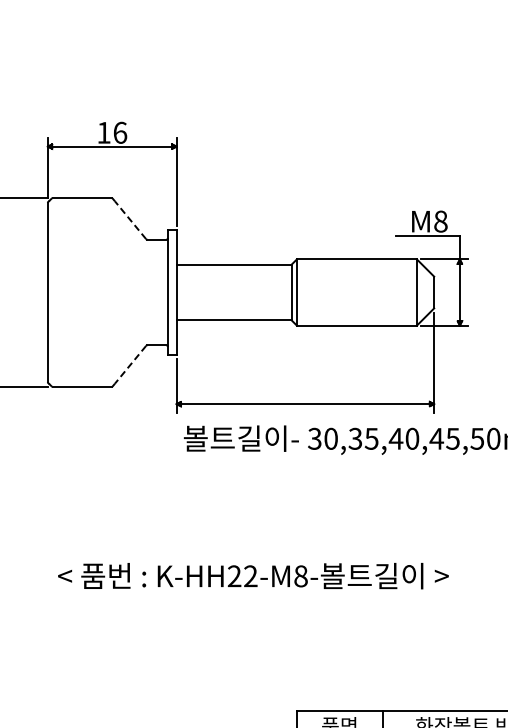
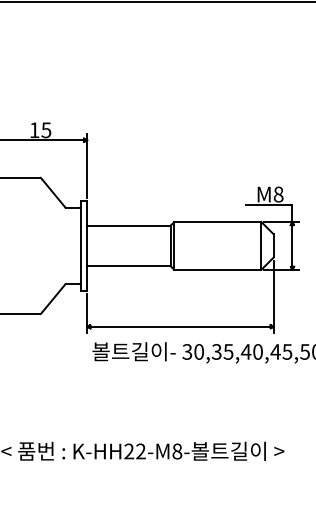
text: (120, 132) -> (46, 130), 16 -> 15
line: (130, 219) -> (53, 193), dashed -> solid
line: (130, 365) -> (53, 298), dashed -> solid

